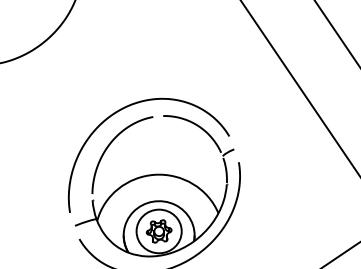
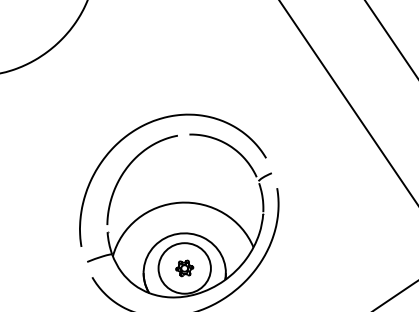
part: (158, 231) -> (183, 268), size x0.6

